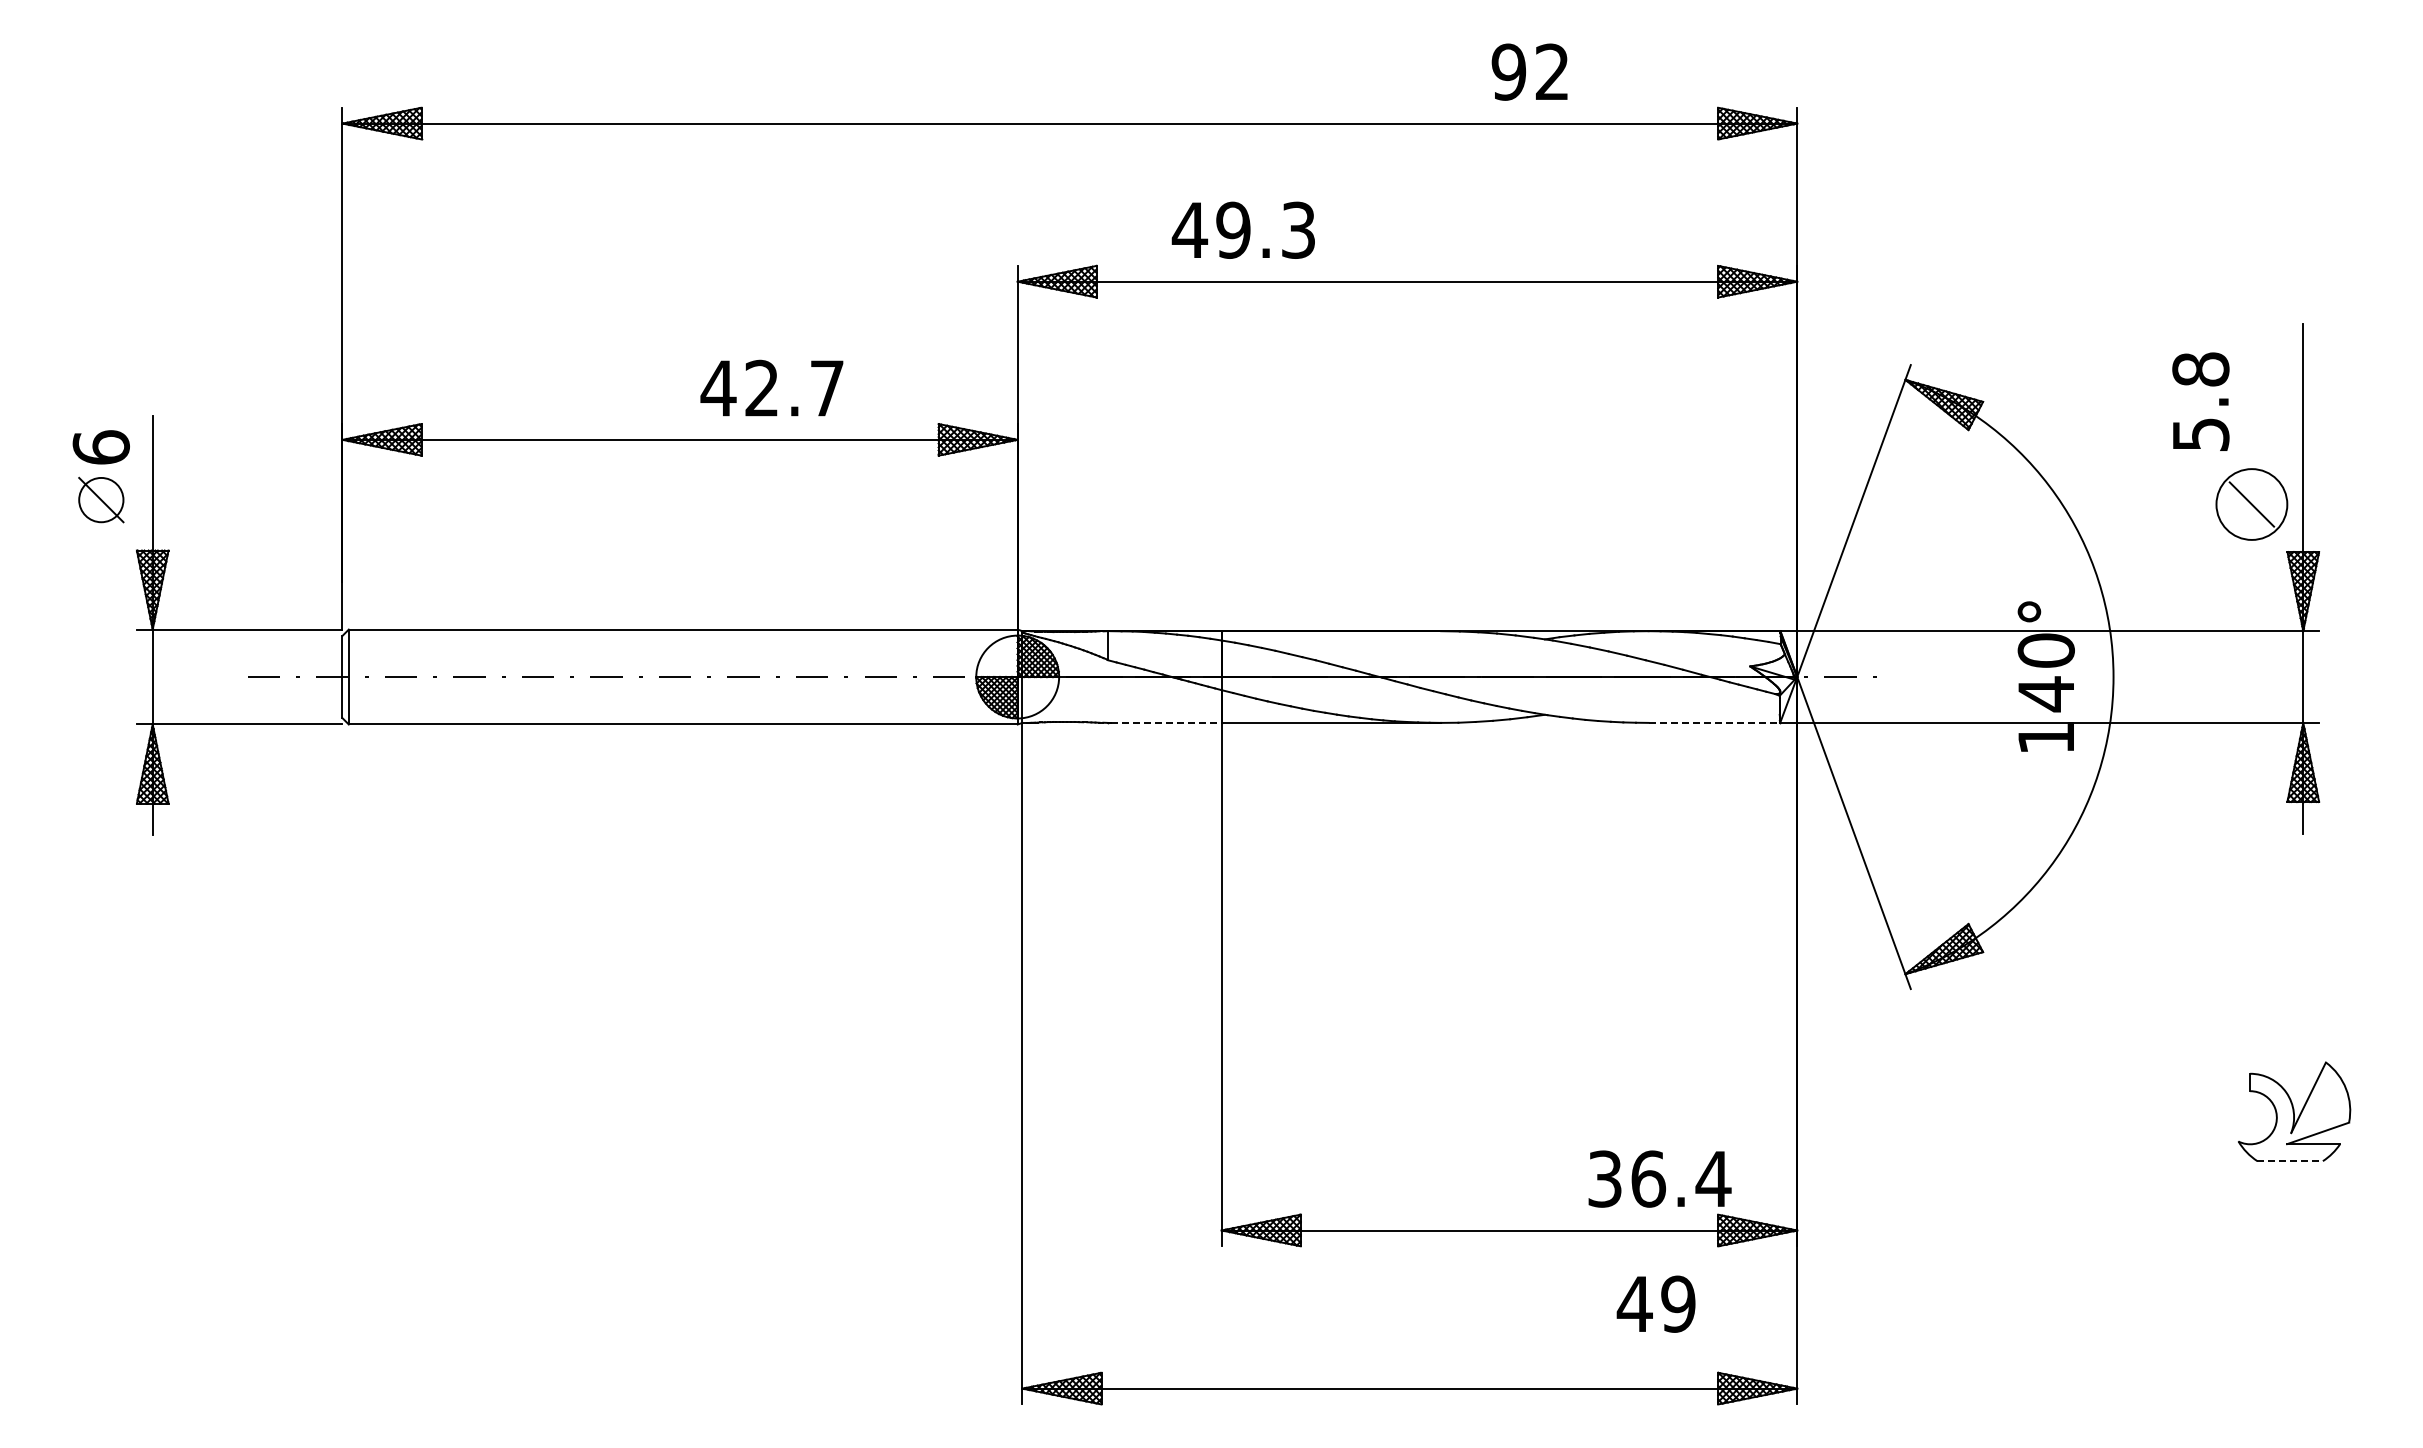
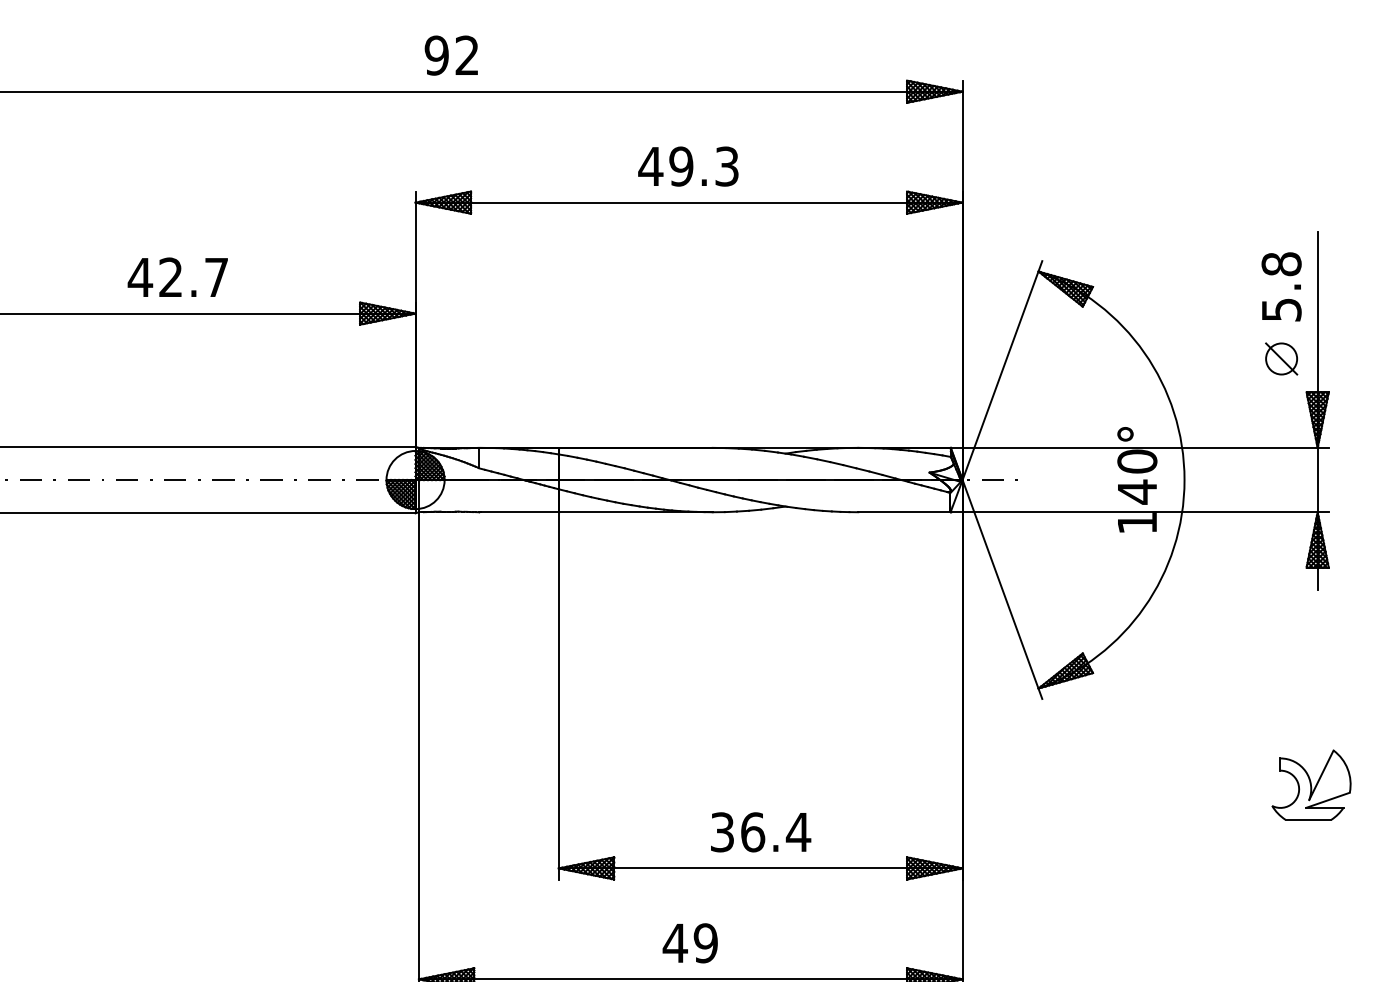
text: (1529, 71) -> (451, 55), moved
text: (1242, 229) -> (687, 166), moved
text: (771, 387) -> (177, 276), moved
text: (2200, 401) -> (1281, 286), moved
circle: (2251, 504) -> (1281, 358), size x0.62
line: (1166, 722) -> (519, 511), dashed -> solid
line: (1714, 722) -> (904, 511), dashed -> solid
line: (2290, 1161) -> (1308, 819), dashed -> solid
text: (1659, 1178) -> (760, 831), moved
text: (1655, 1303) -> (689, 942), moved

